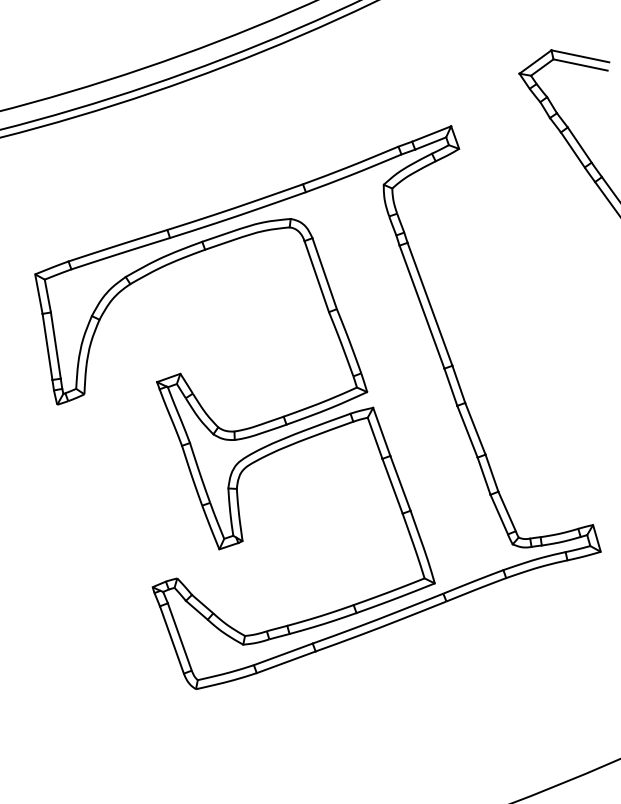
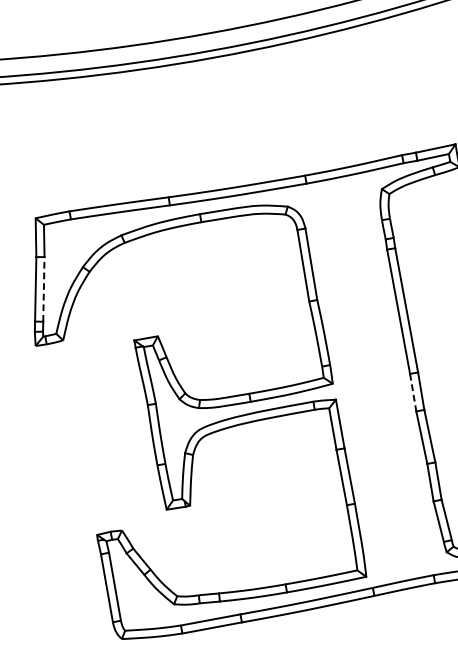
line: (55, 345) -> (43, 289), solid -> dashed
line: (450, 387) -> (412, 392), solid -> dashed

